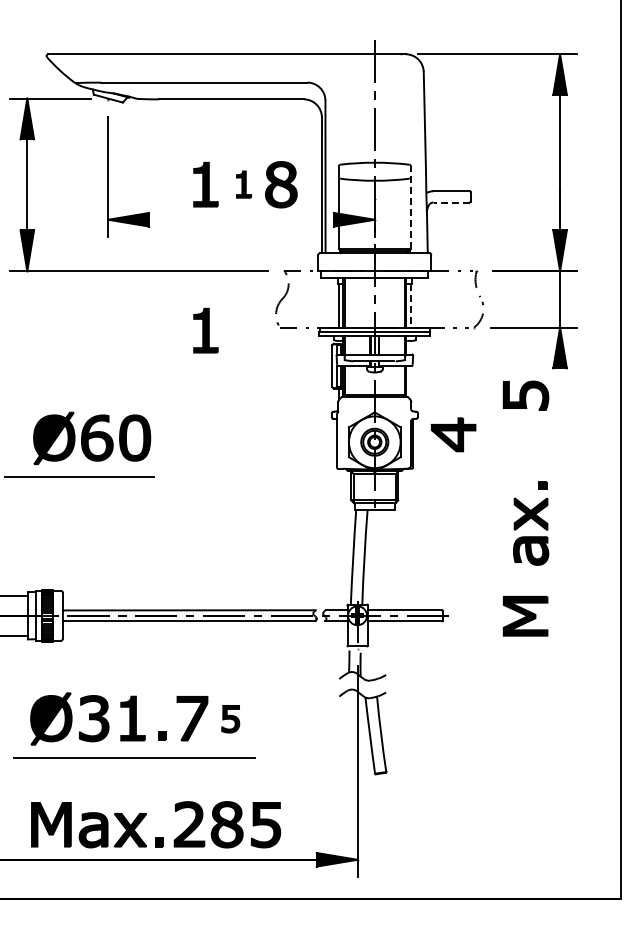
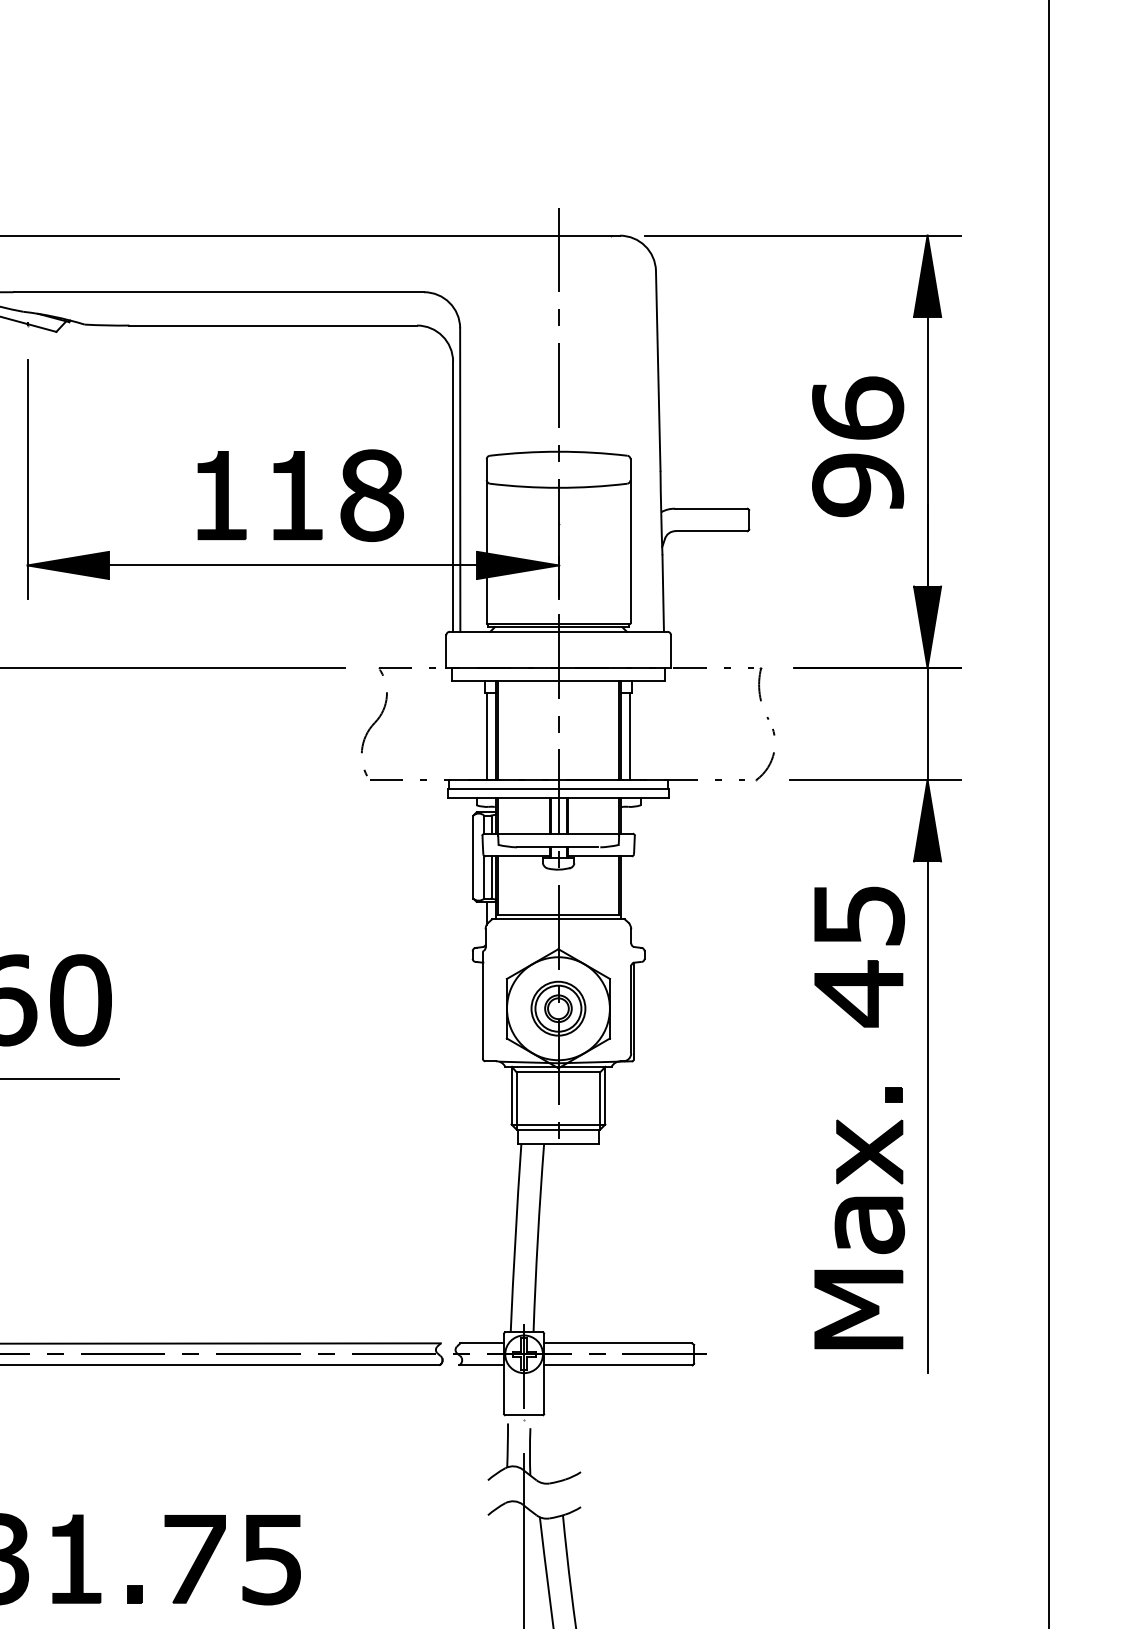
part: (524, 159) -> (856, 445), added
part: (243, 184) -> (296, 495), size x1.67
line: (451, 202) -> (711, 531), dashed -> solid
line: (411, 207) -> (631, 541), dashed -> solid
line: (241, 219) -> (292, 564), added
line: (410, 305) -> (629, 736), dashed -> solid
part: (205, 330) -> (221, 786), removed
part: (453, 434) -> (858, 993), moved
line: (560, 496) -> (928, 1116), added
part: (525, 616) -> (858, 1309), moved
part: (230, 719) -> (270, 1560), size x1.67

